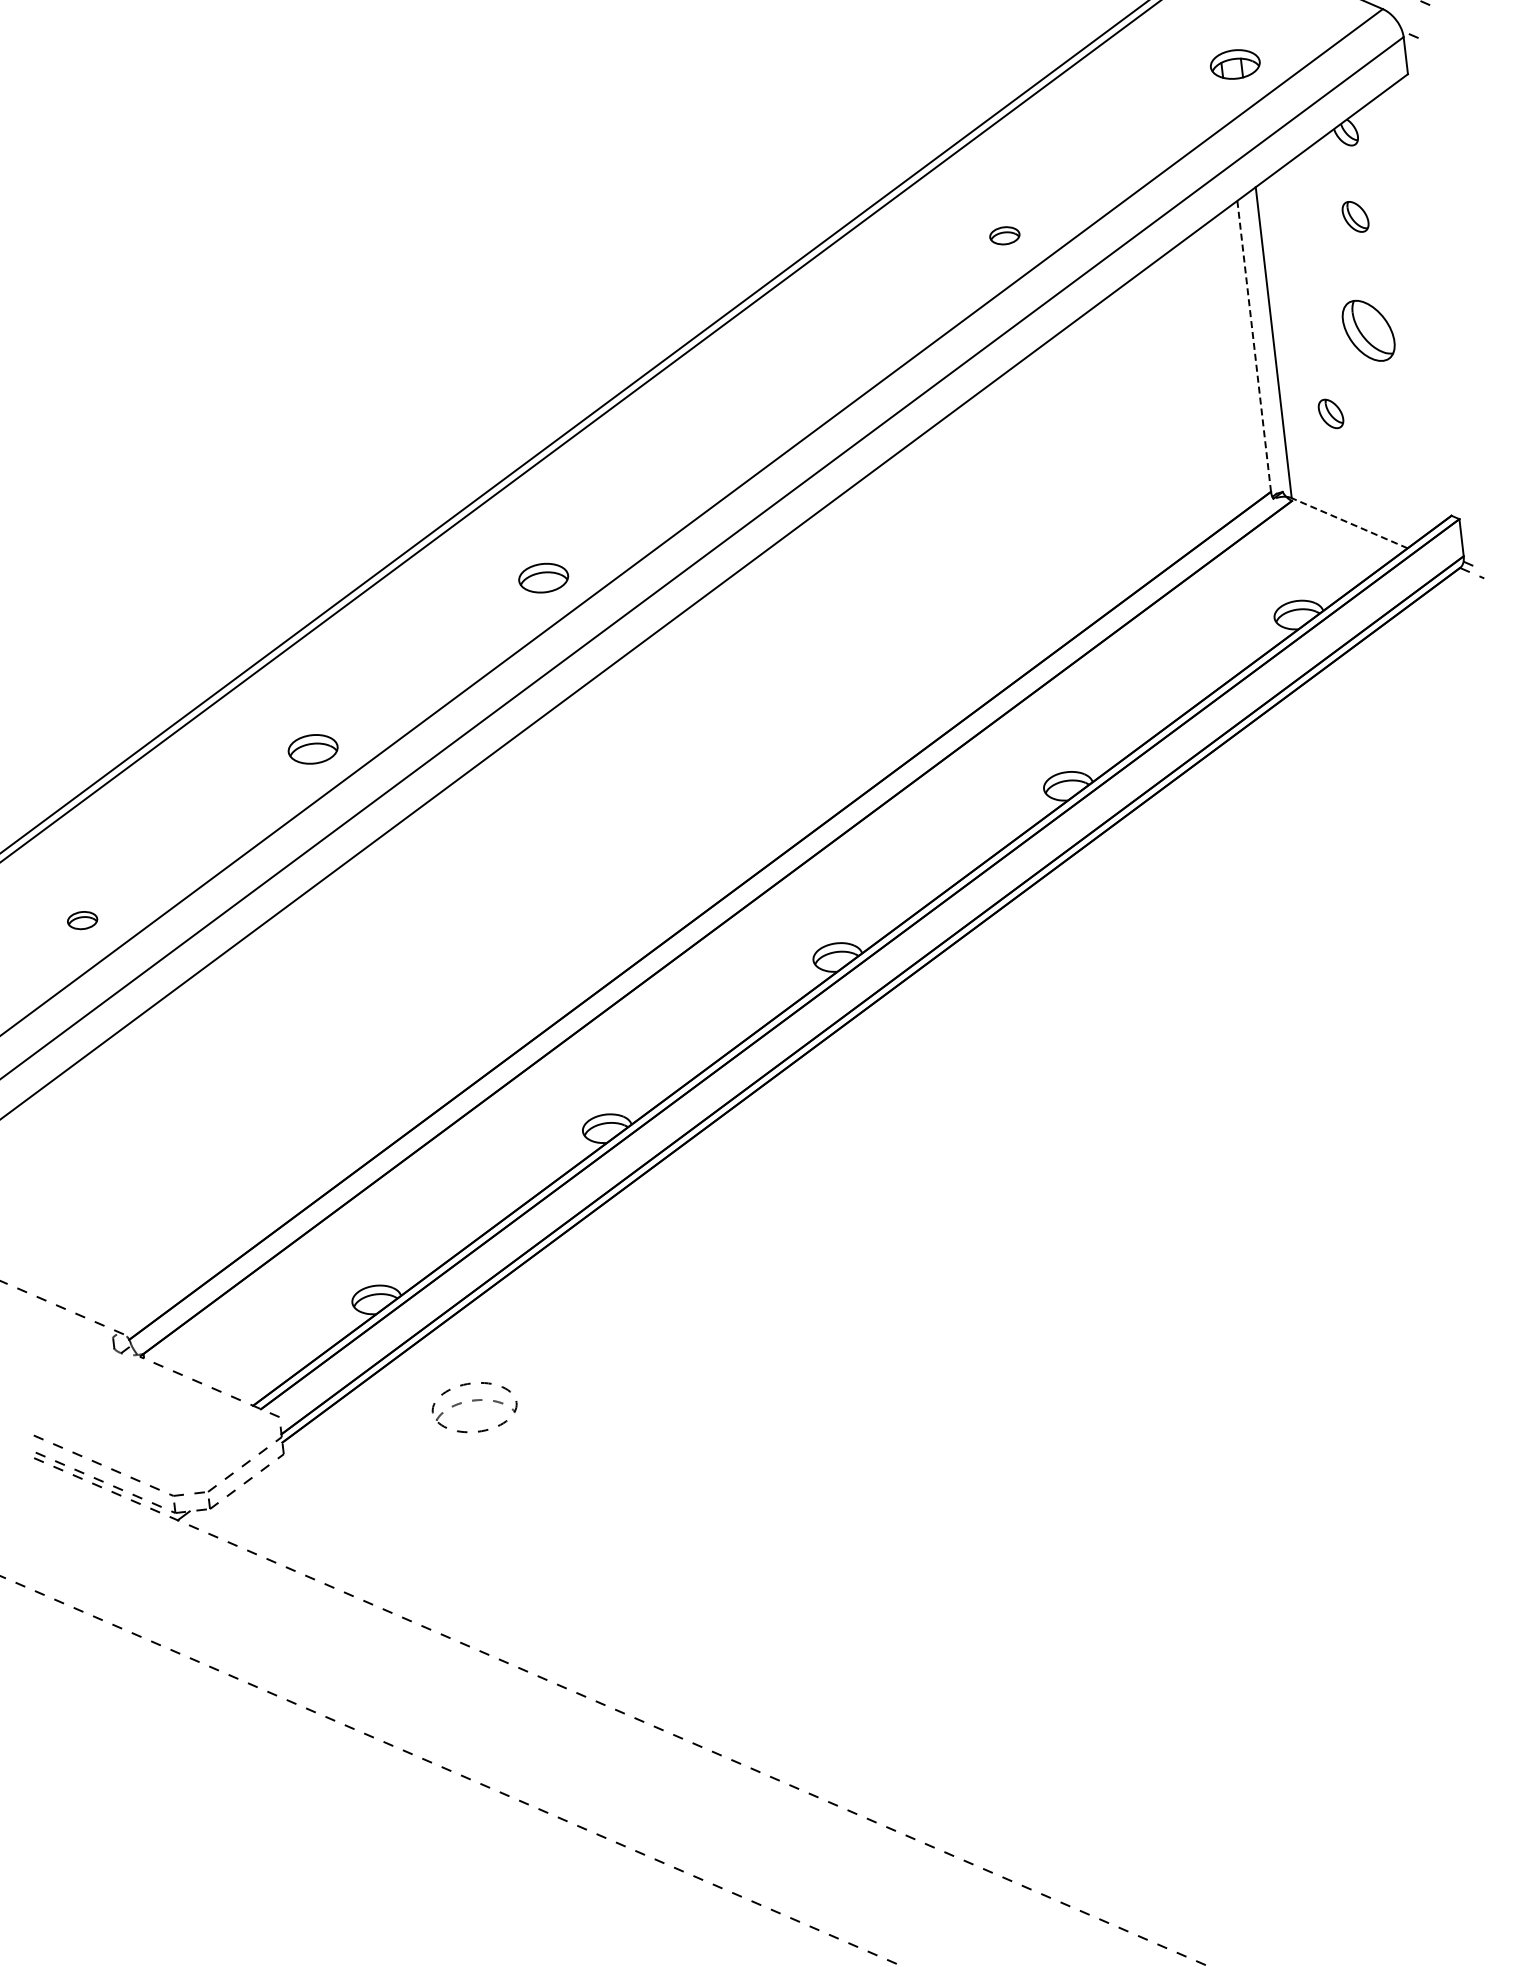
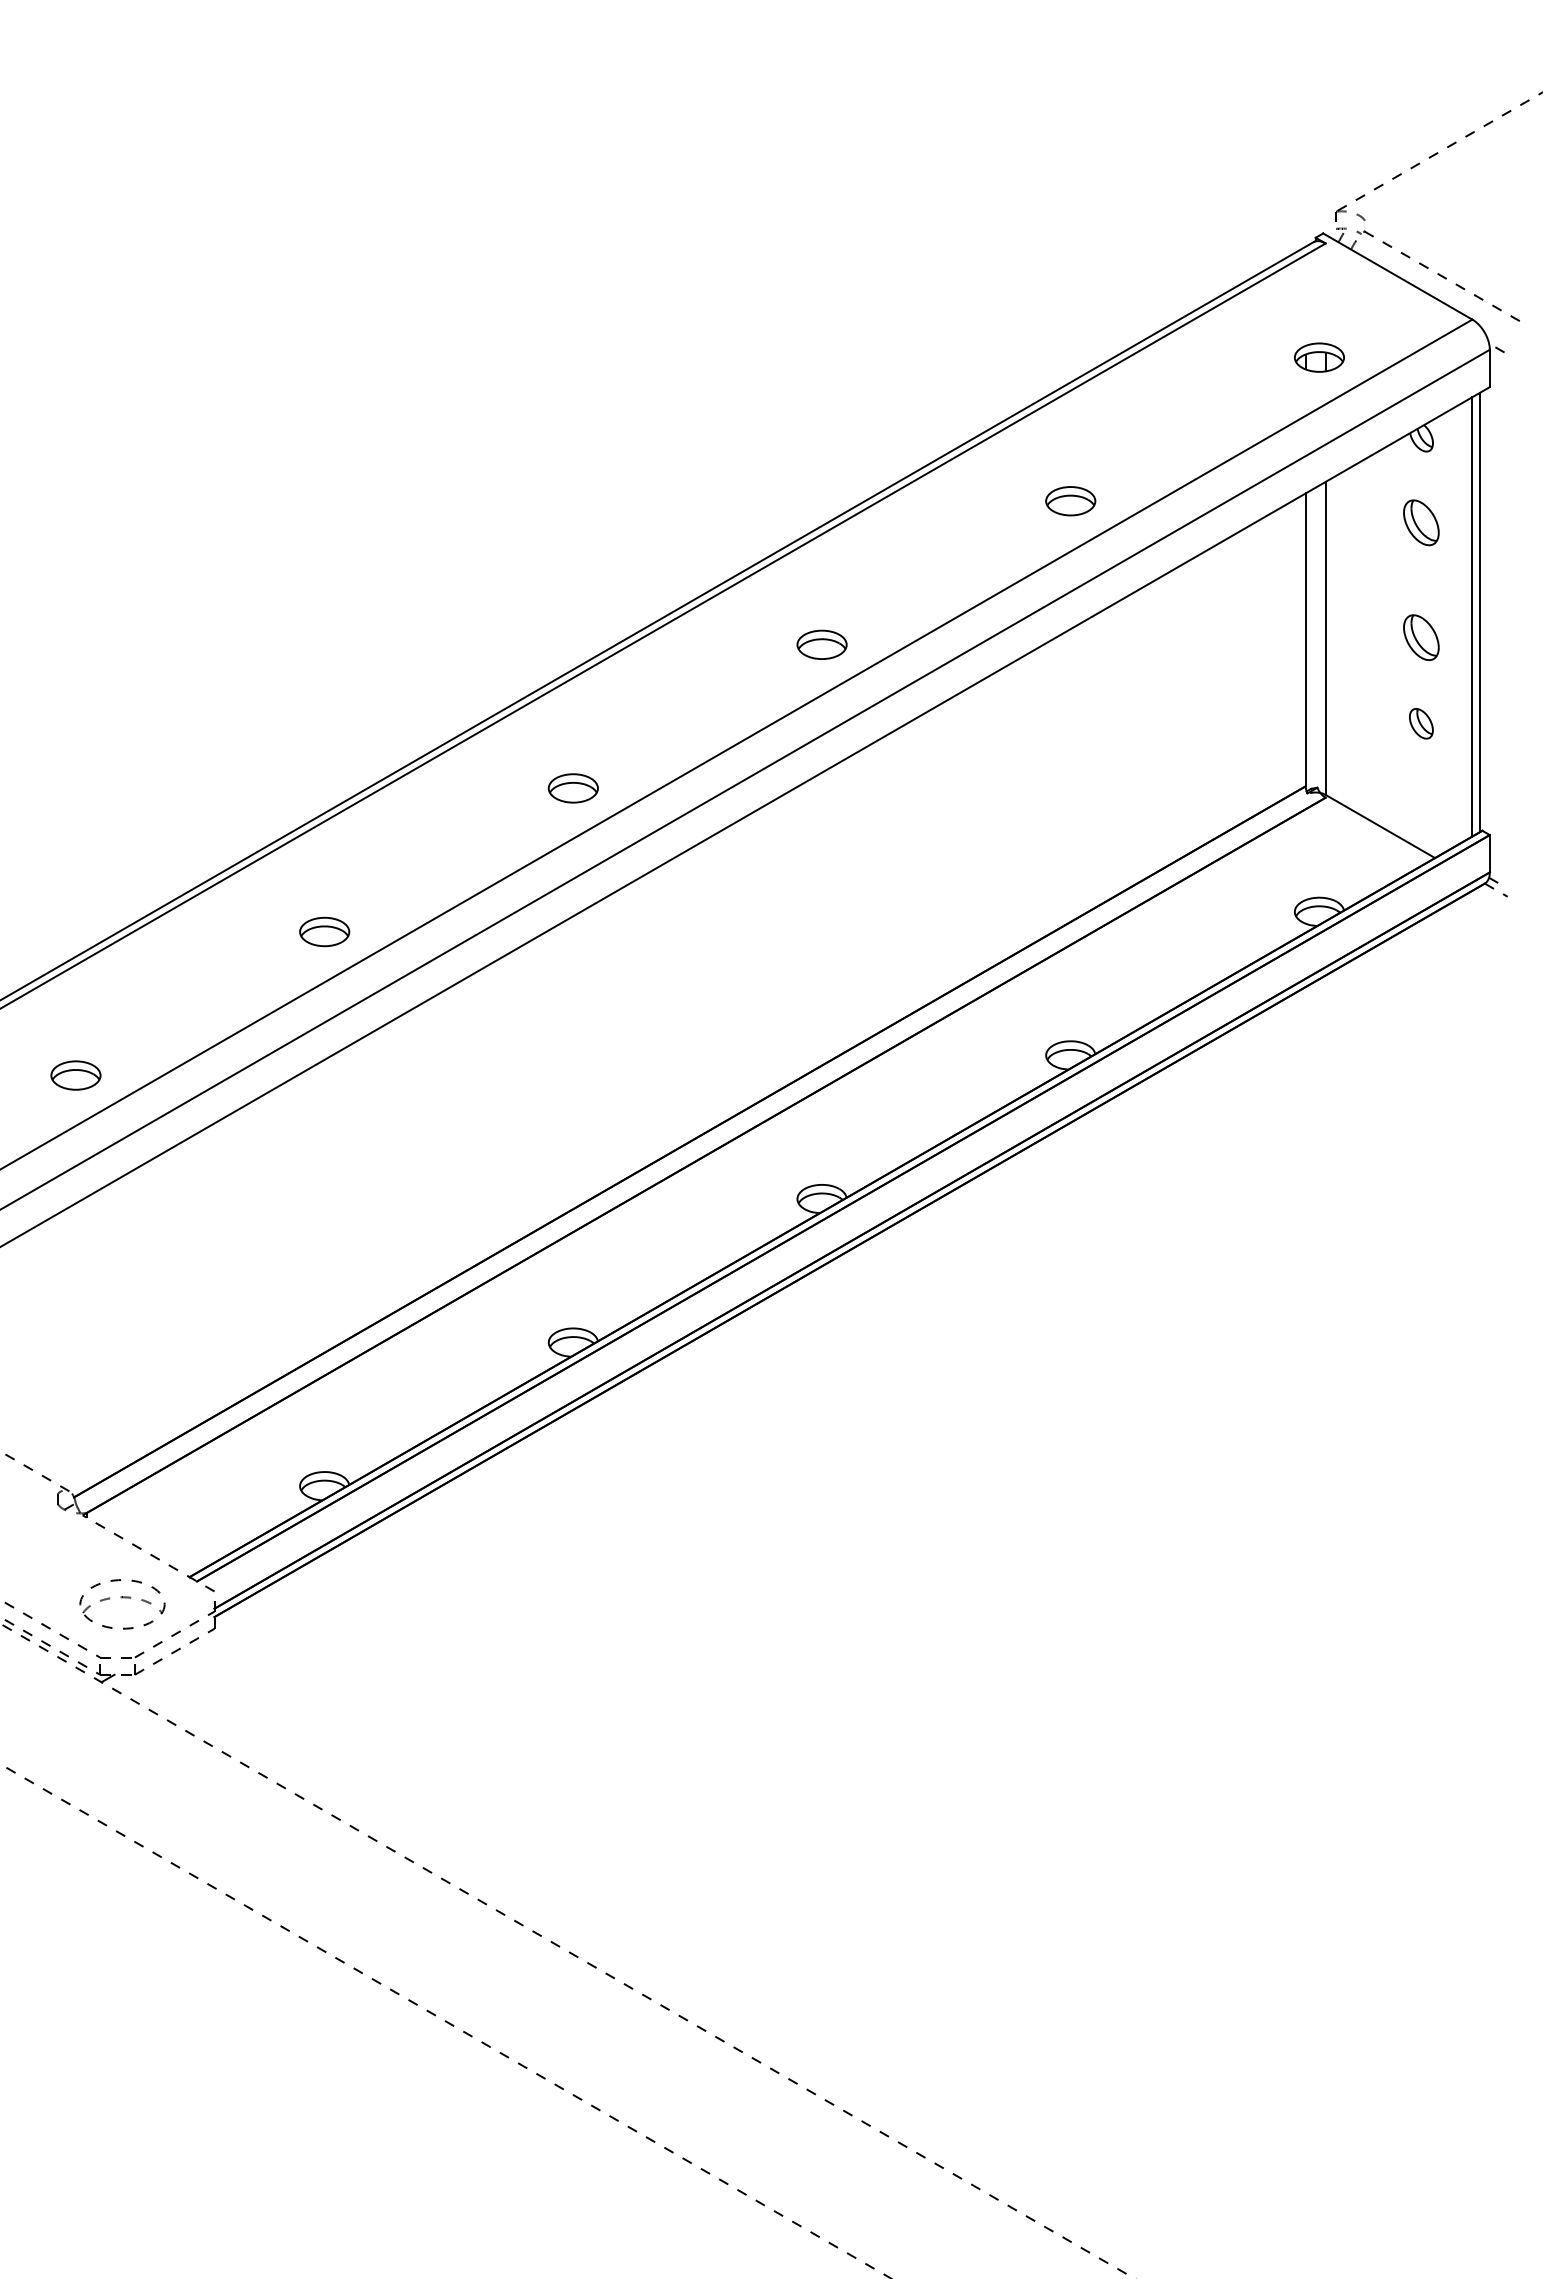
part: (1355, 216) -> (1421, 522), size x1.43
part: (1004, 236) -> (1070, 501), size x1.67
line: (1423, 299) -> (1479, 612), added
line: (1417, 304) -> (1472, 616), added
part: (1368, 330) -> (1421, 637), size x0.71
line: (1253, 347) -> (1305, 640), dashed -> solid
part: (773, 406) -> (821, 644), added
part: (1331, 413) -> (1421, 723), moved
line: (1348, 523) -> (1379, 826), dashed -> solid
part: (82, 920) -> (75, 1075), size x1.67
part: (474, 1407) -> (122, 1604), moved

